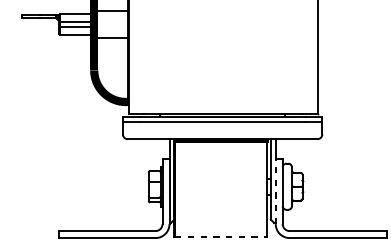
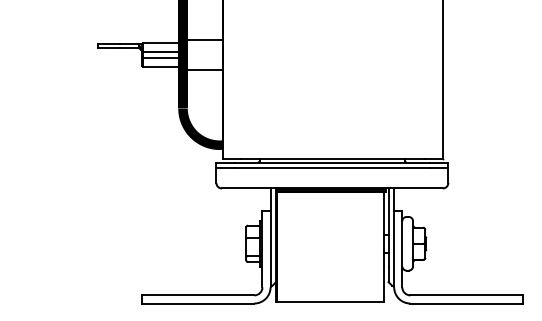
line: (276, 191) -> (394, 249), dashed -> solid
line: (221, 237) -> (331, 302), dashed -> solid

